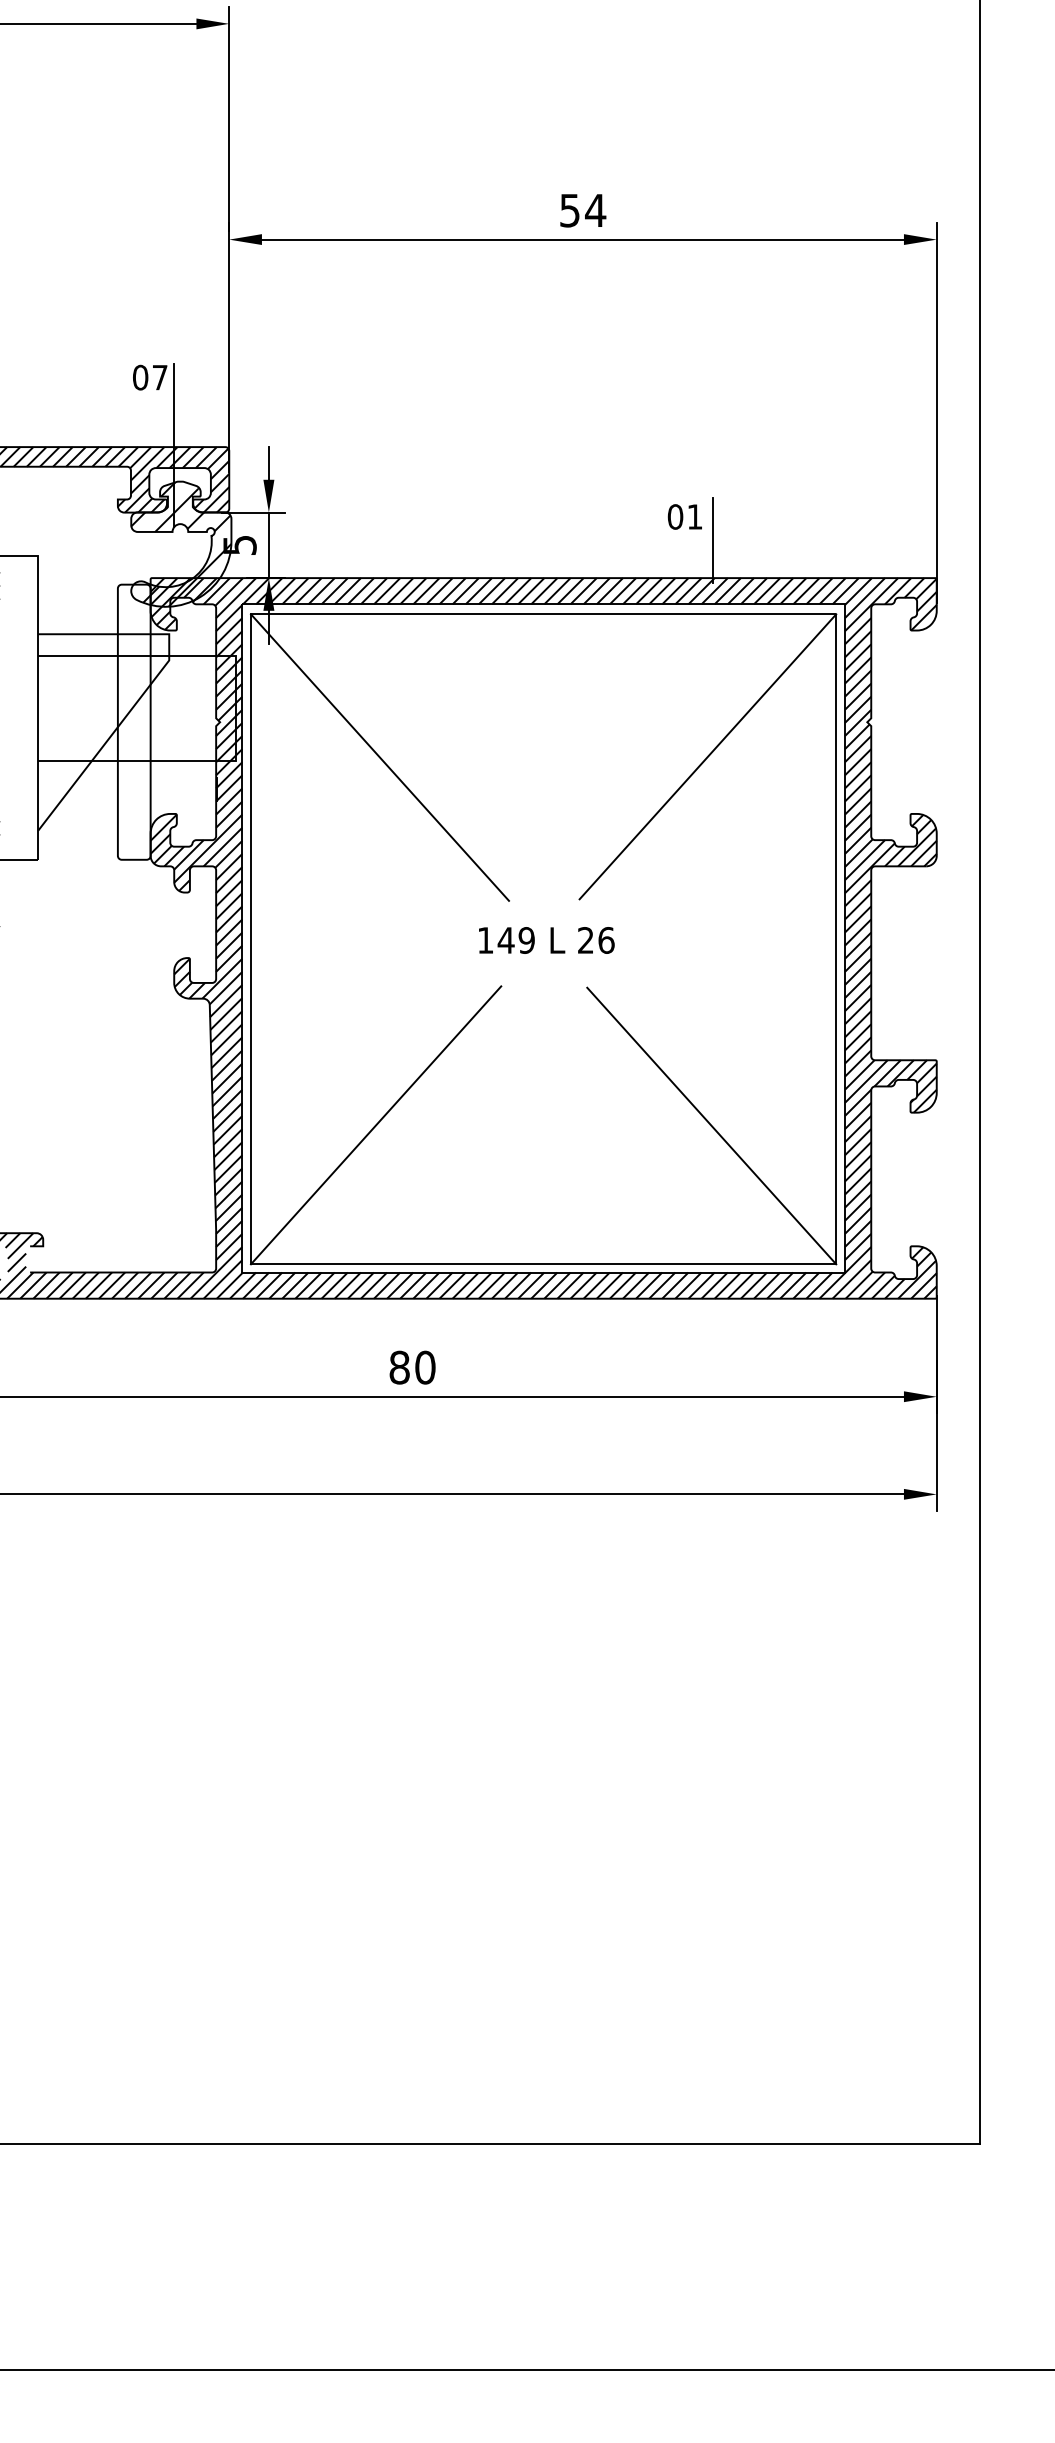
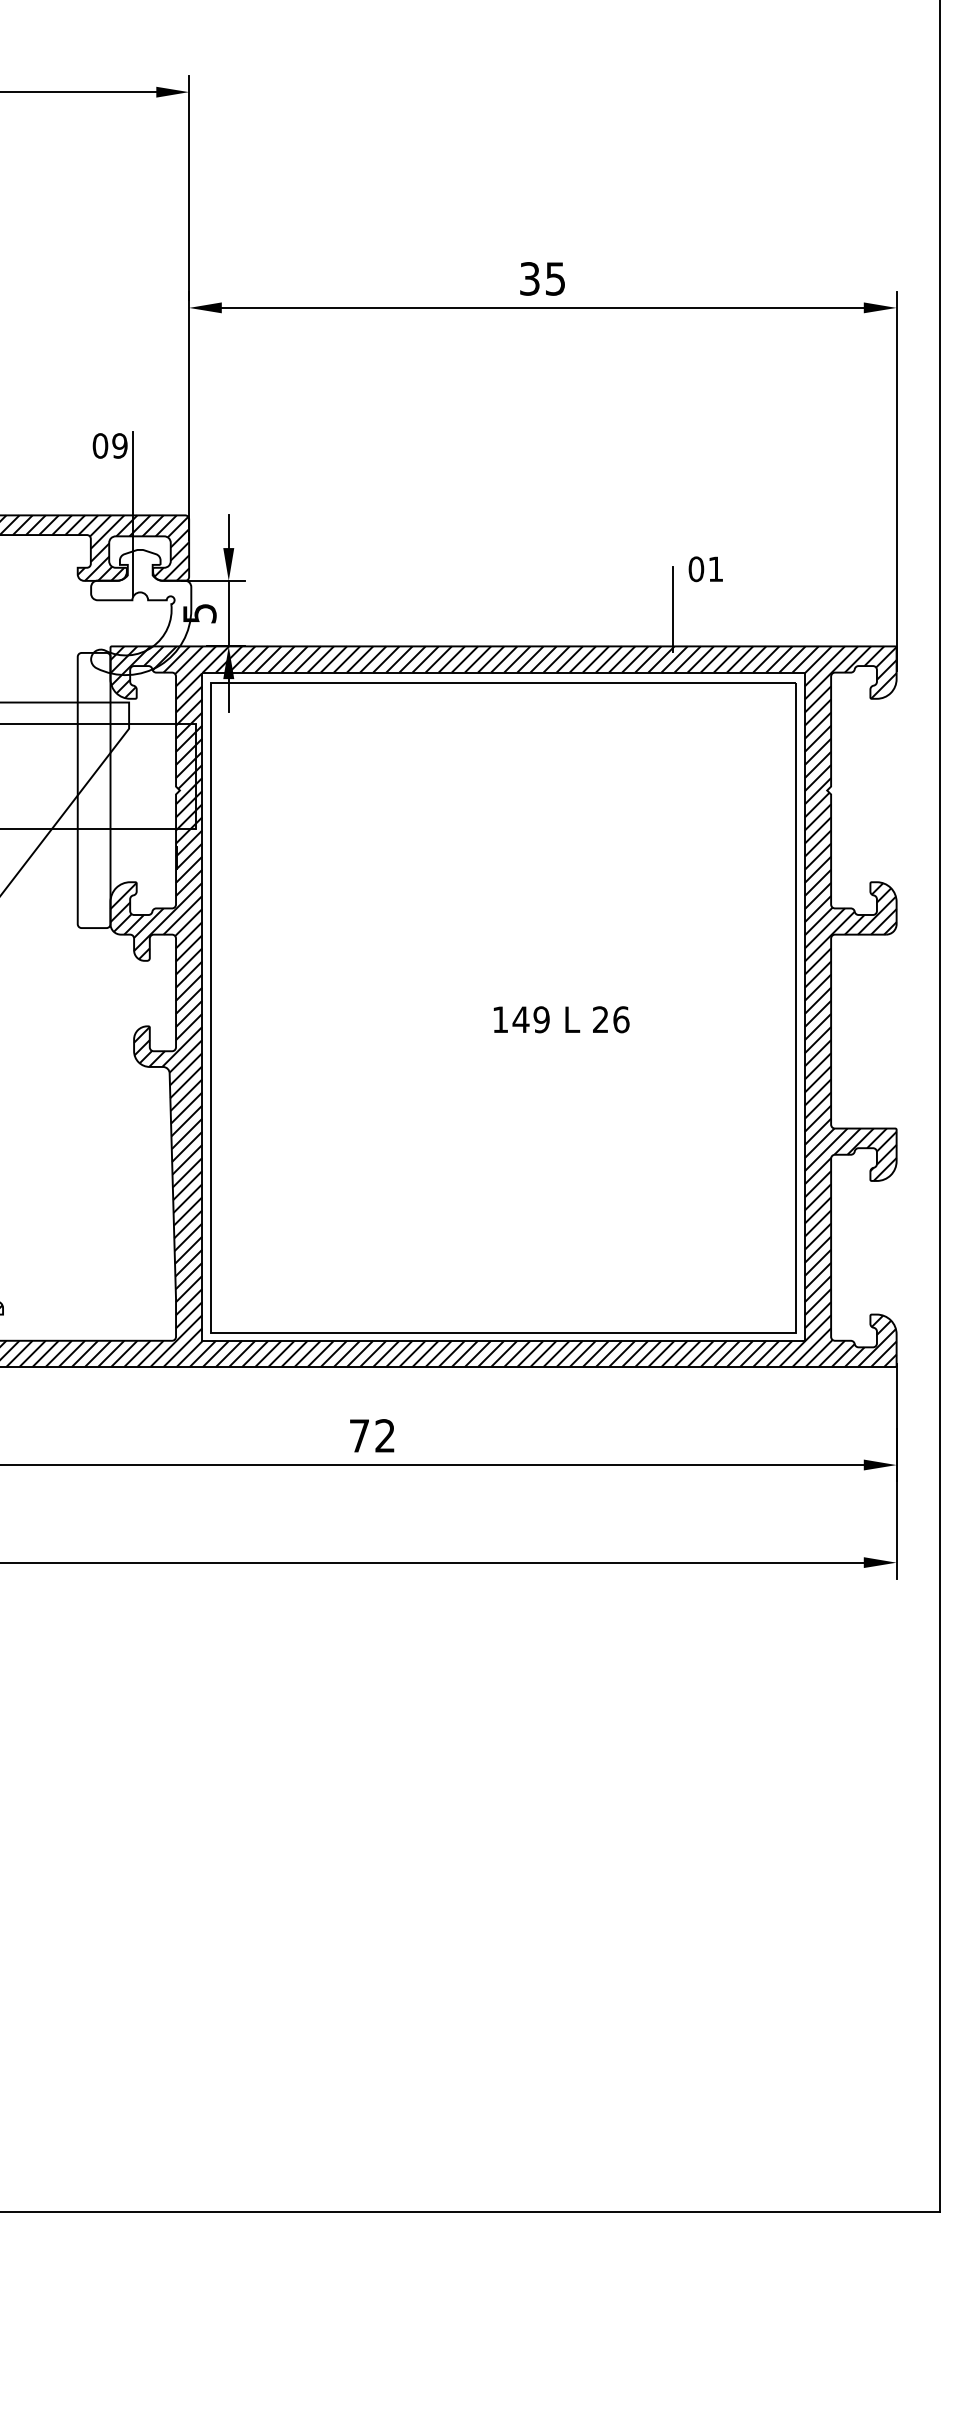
text: (583, 210) -> (543, 278), 54 -> 35
text: (159, 377) -> (119, 445), 07 -> 09
text: (684, 516) -> (705, 568), moved
hatch: (181, 544) -> (141, 612), removed
line: (707, 756) -> (667, 824), removed
line: (379, 757) -> (339, 825), removed
text: (546, 940) -> (561, 1019), moved
line: (375, 1125) -> (335, 1193), removed
line: (711, 1125) -> (671, 1193), removed
text: (412, 1367) -> (372, 1435), 80 -> 72

